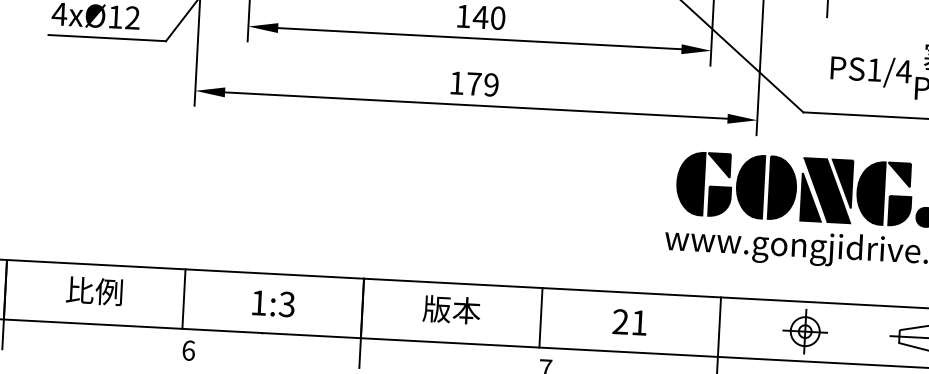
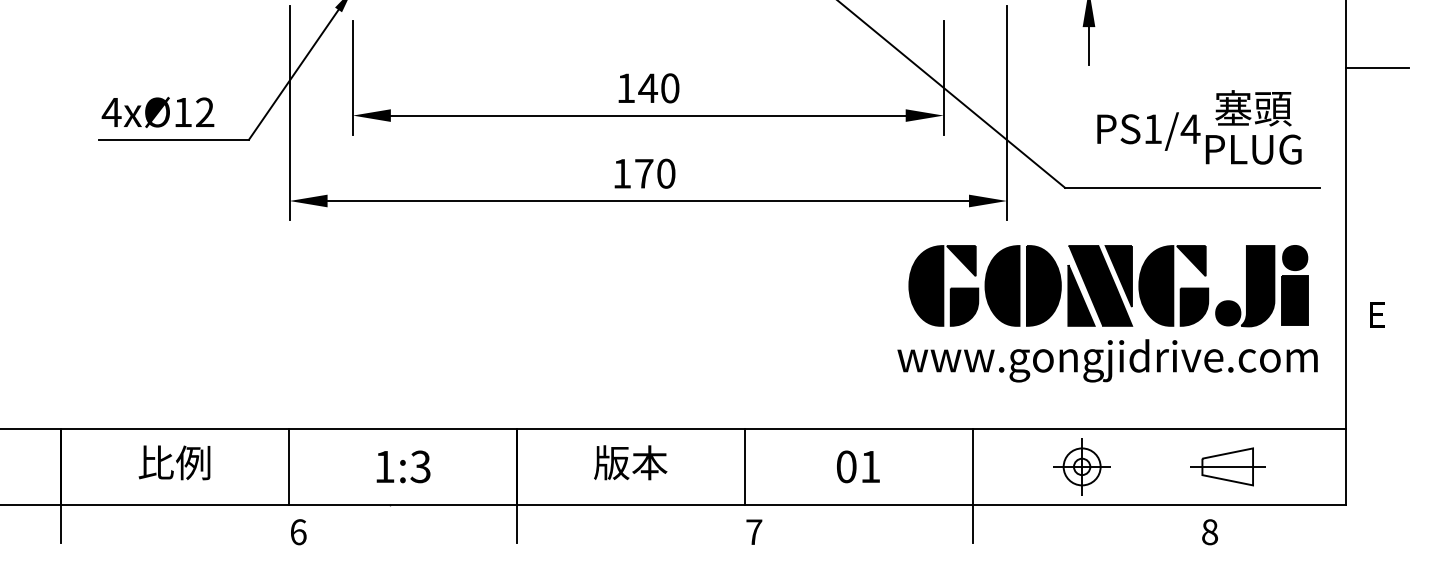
text: (491, 84) -> (666, 173), 179 -> 170
text: (620, 321) -> (846, 466), 21 -> 01

